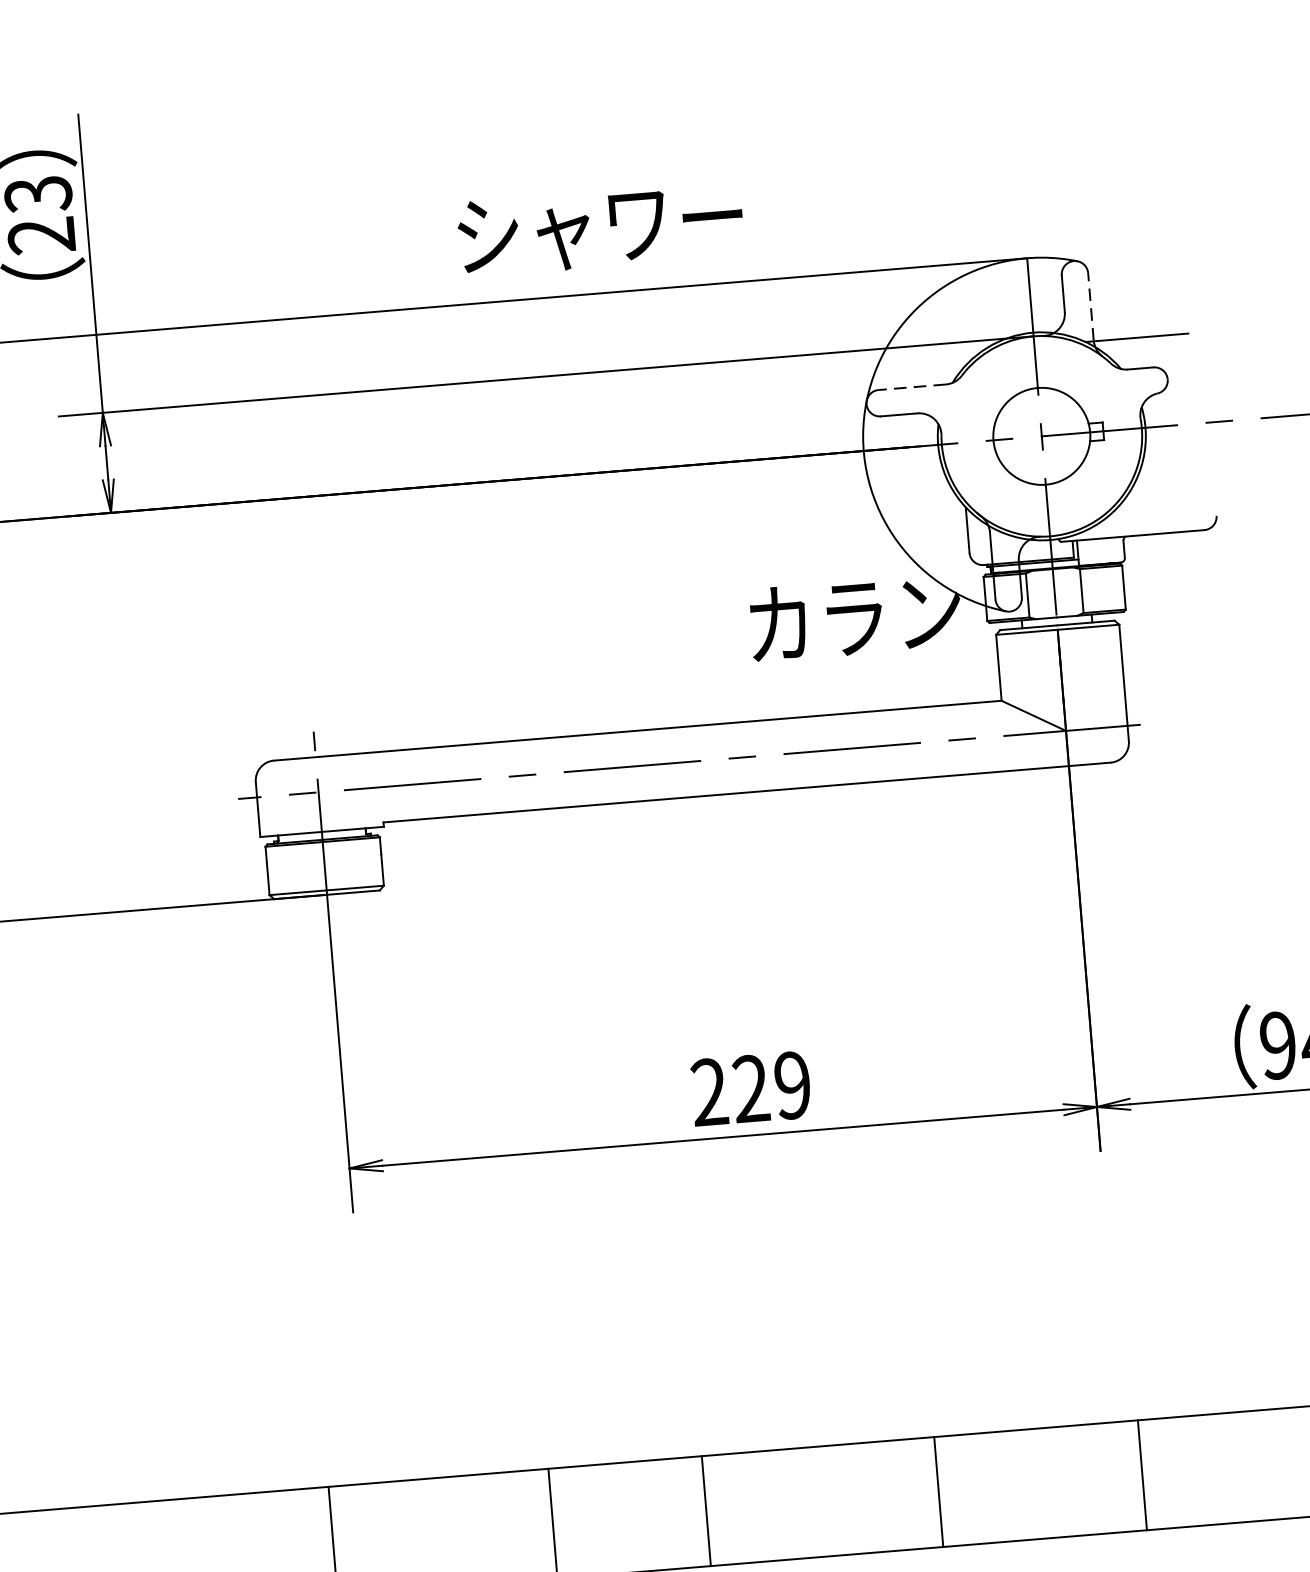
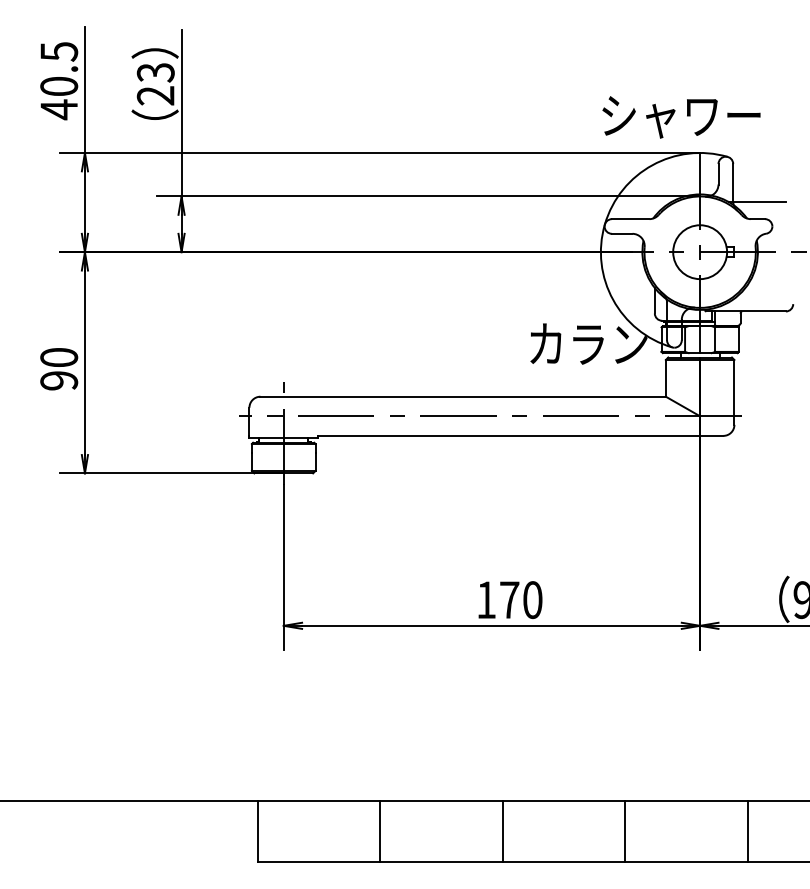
text: (600, 229) -> (681, 117), moved
line: (1091, 306) -> (733, 182), dashed -> solid
line: (912, 387) -> (630, 219), dashed -> solid
text: (751, 1089) -> (509, 600), 229 -> 170
line: (1142, 1474) -> (747, 831), moved
line: (939, 1491) -> (625, 831), moved
line: (706, 1510) -> (502, 831), moved

